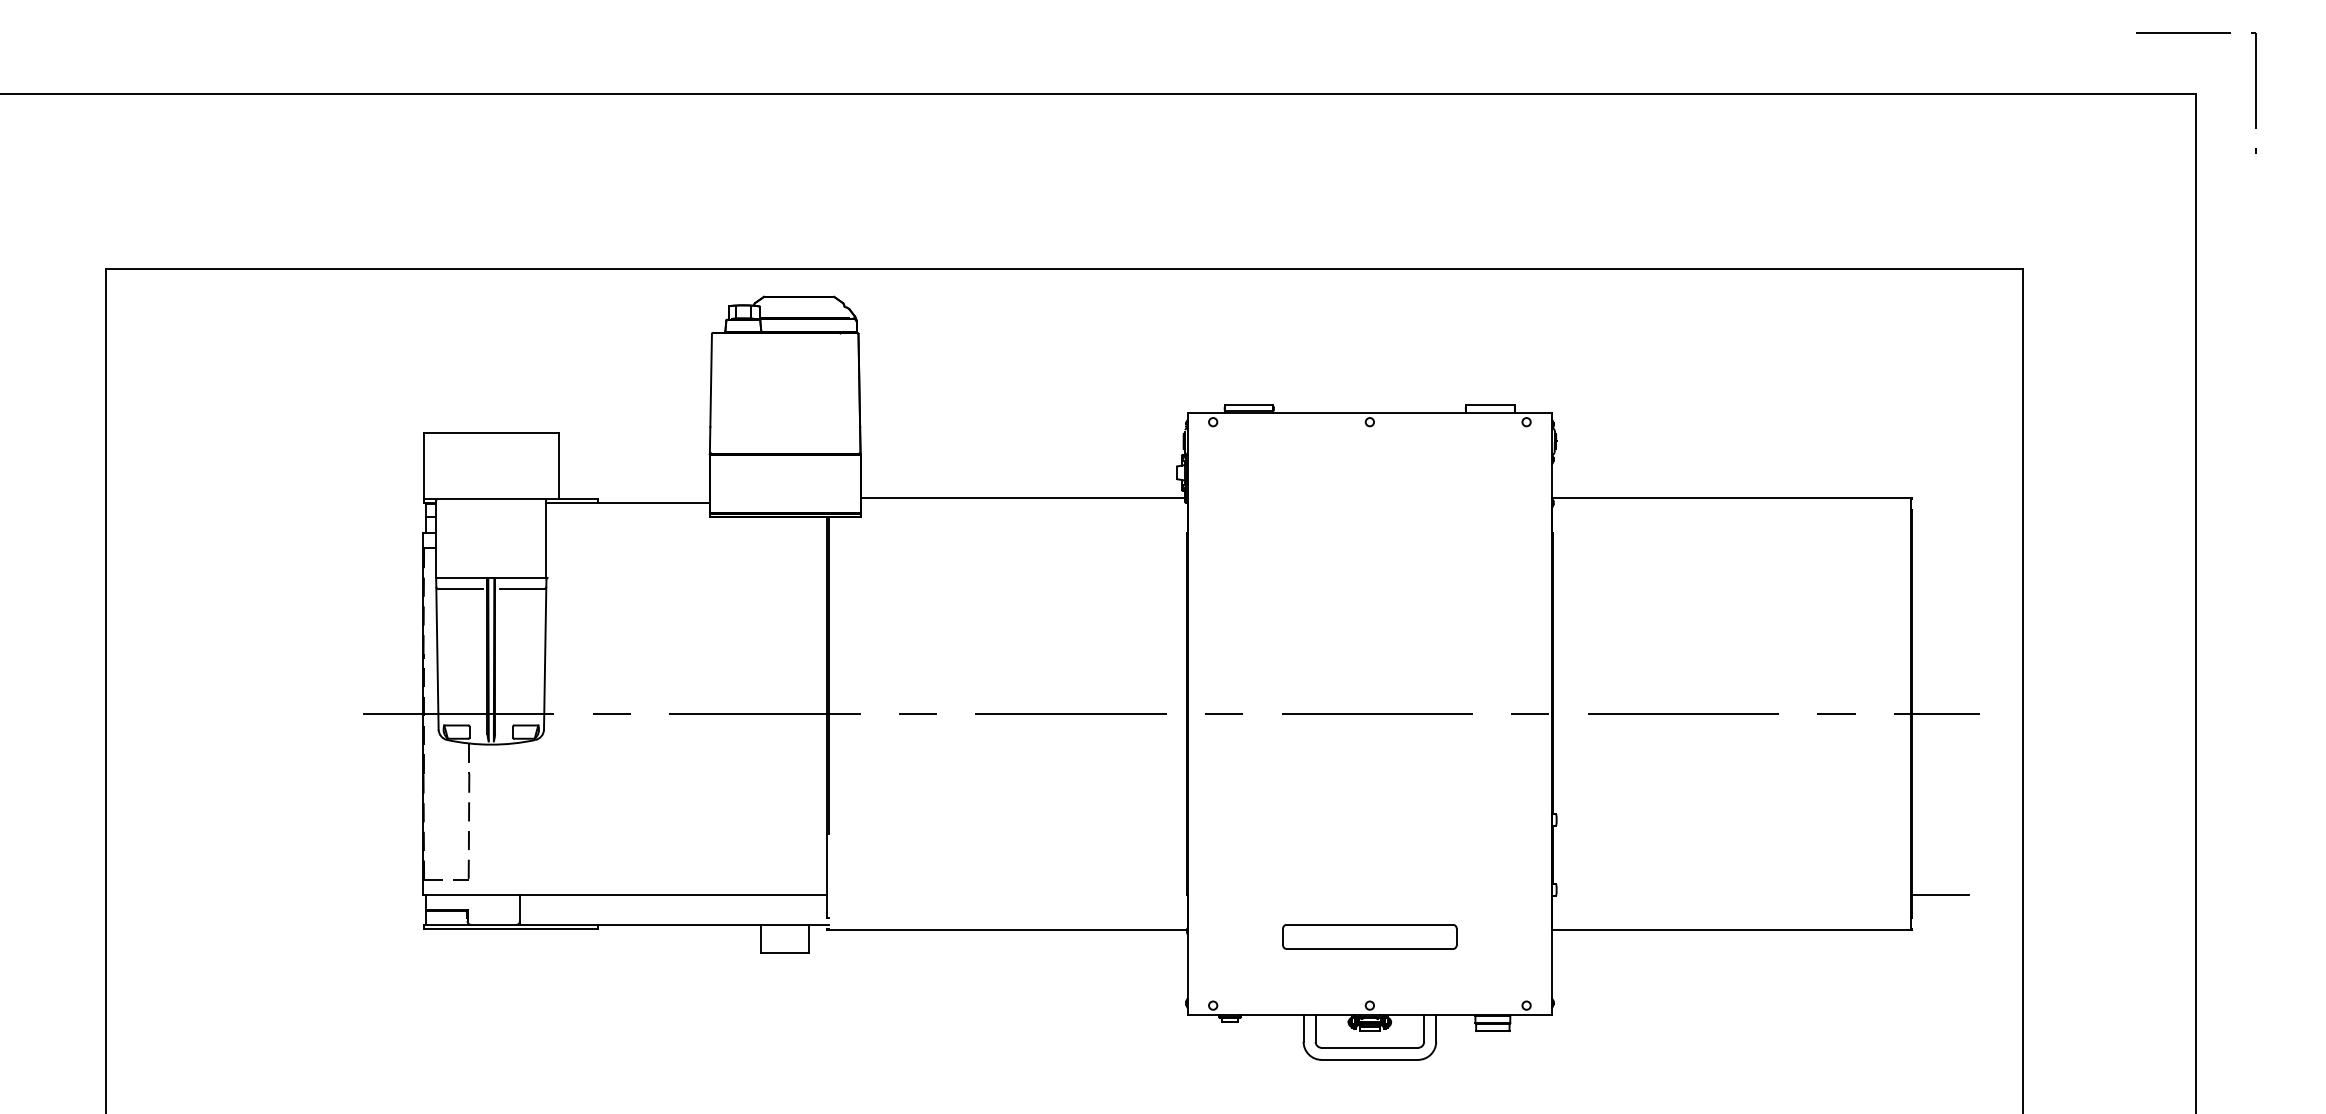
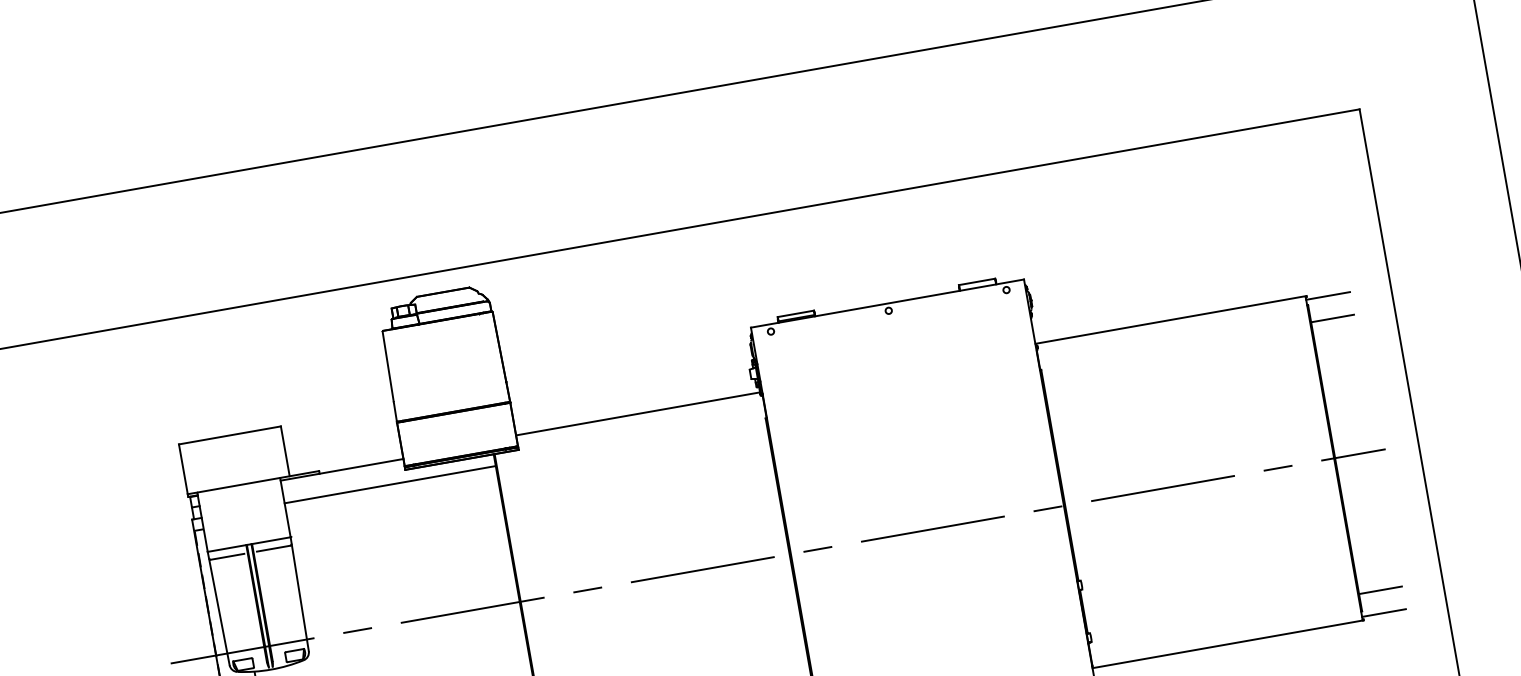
line: (1940, 502) -> (1328, 295), added
line: (686, 533) -> (389, 485), added
line: (1940, 533) -> (1332, 318), added
line: (1940, 924) -> (1384, 612), added

